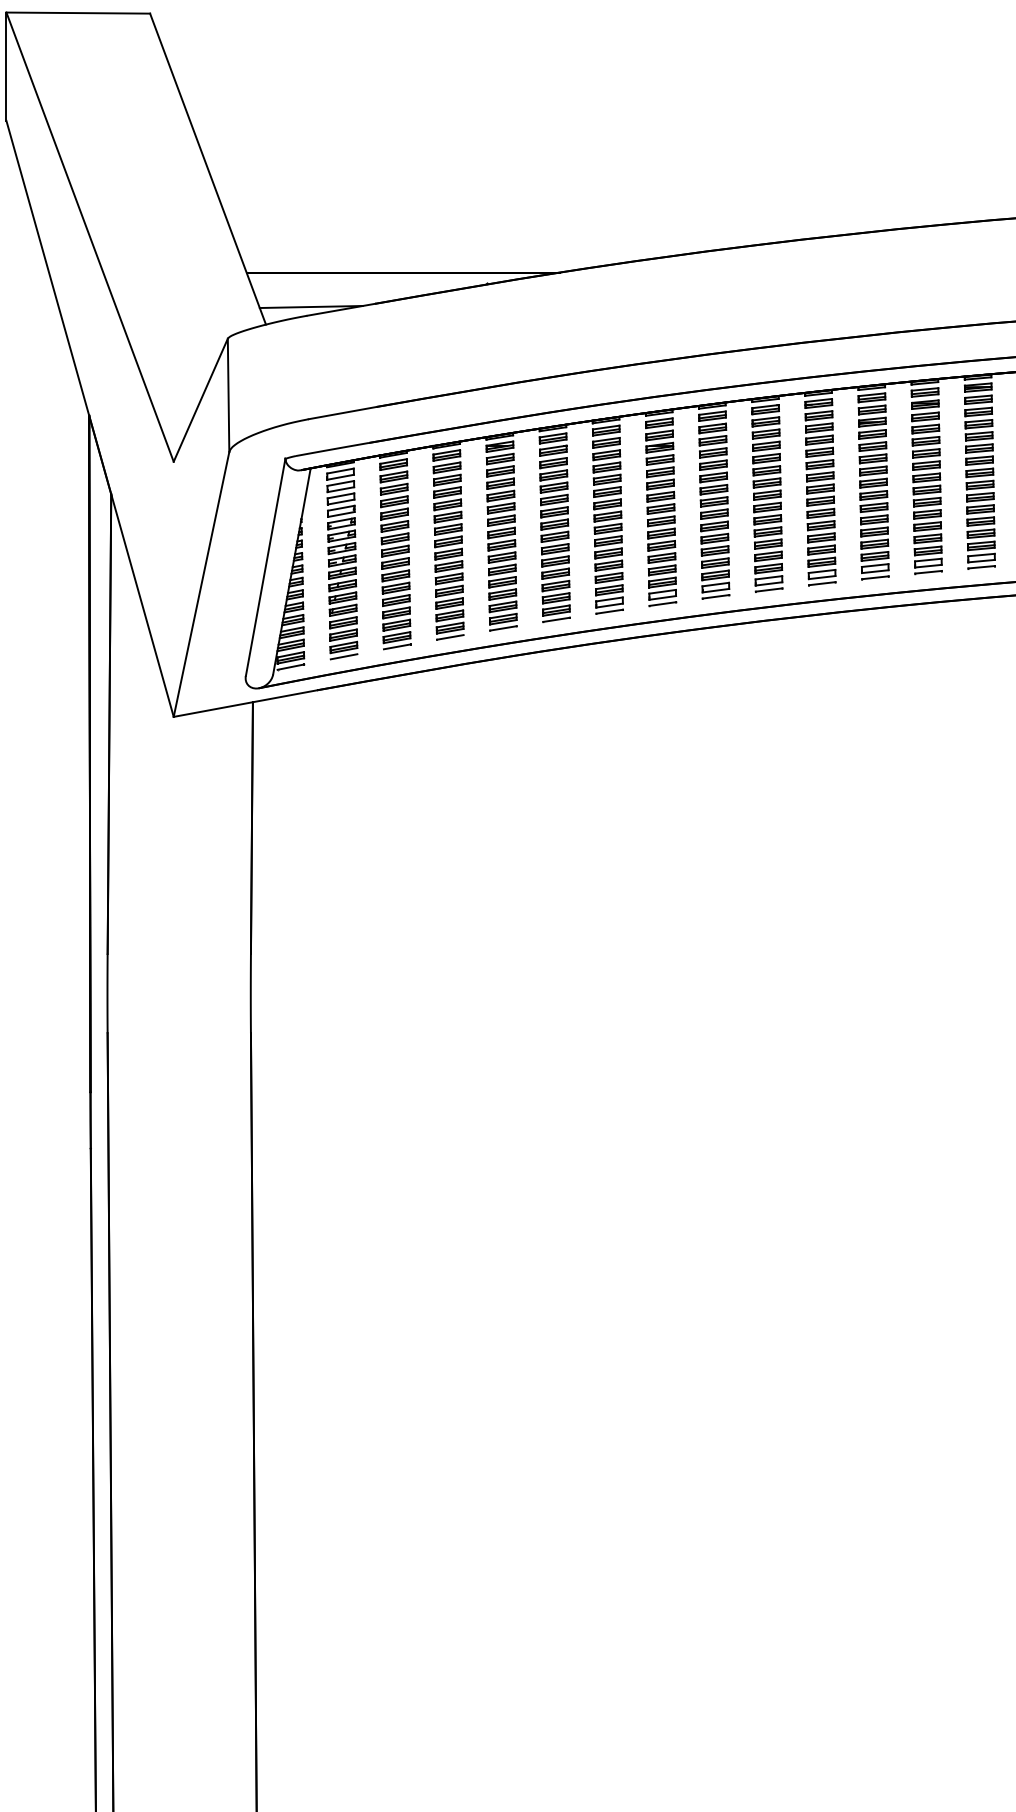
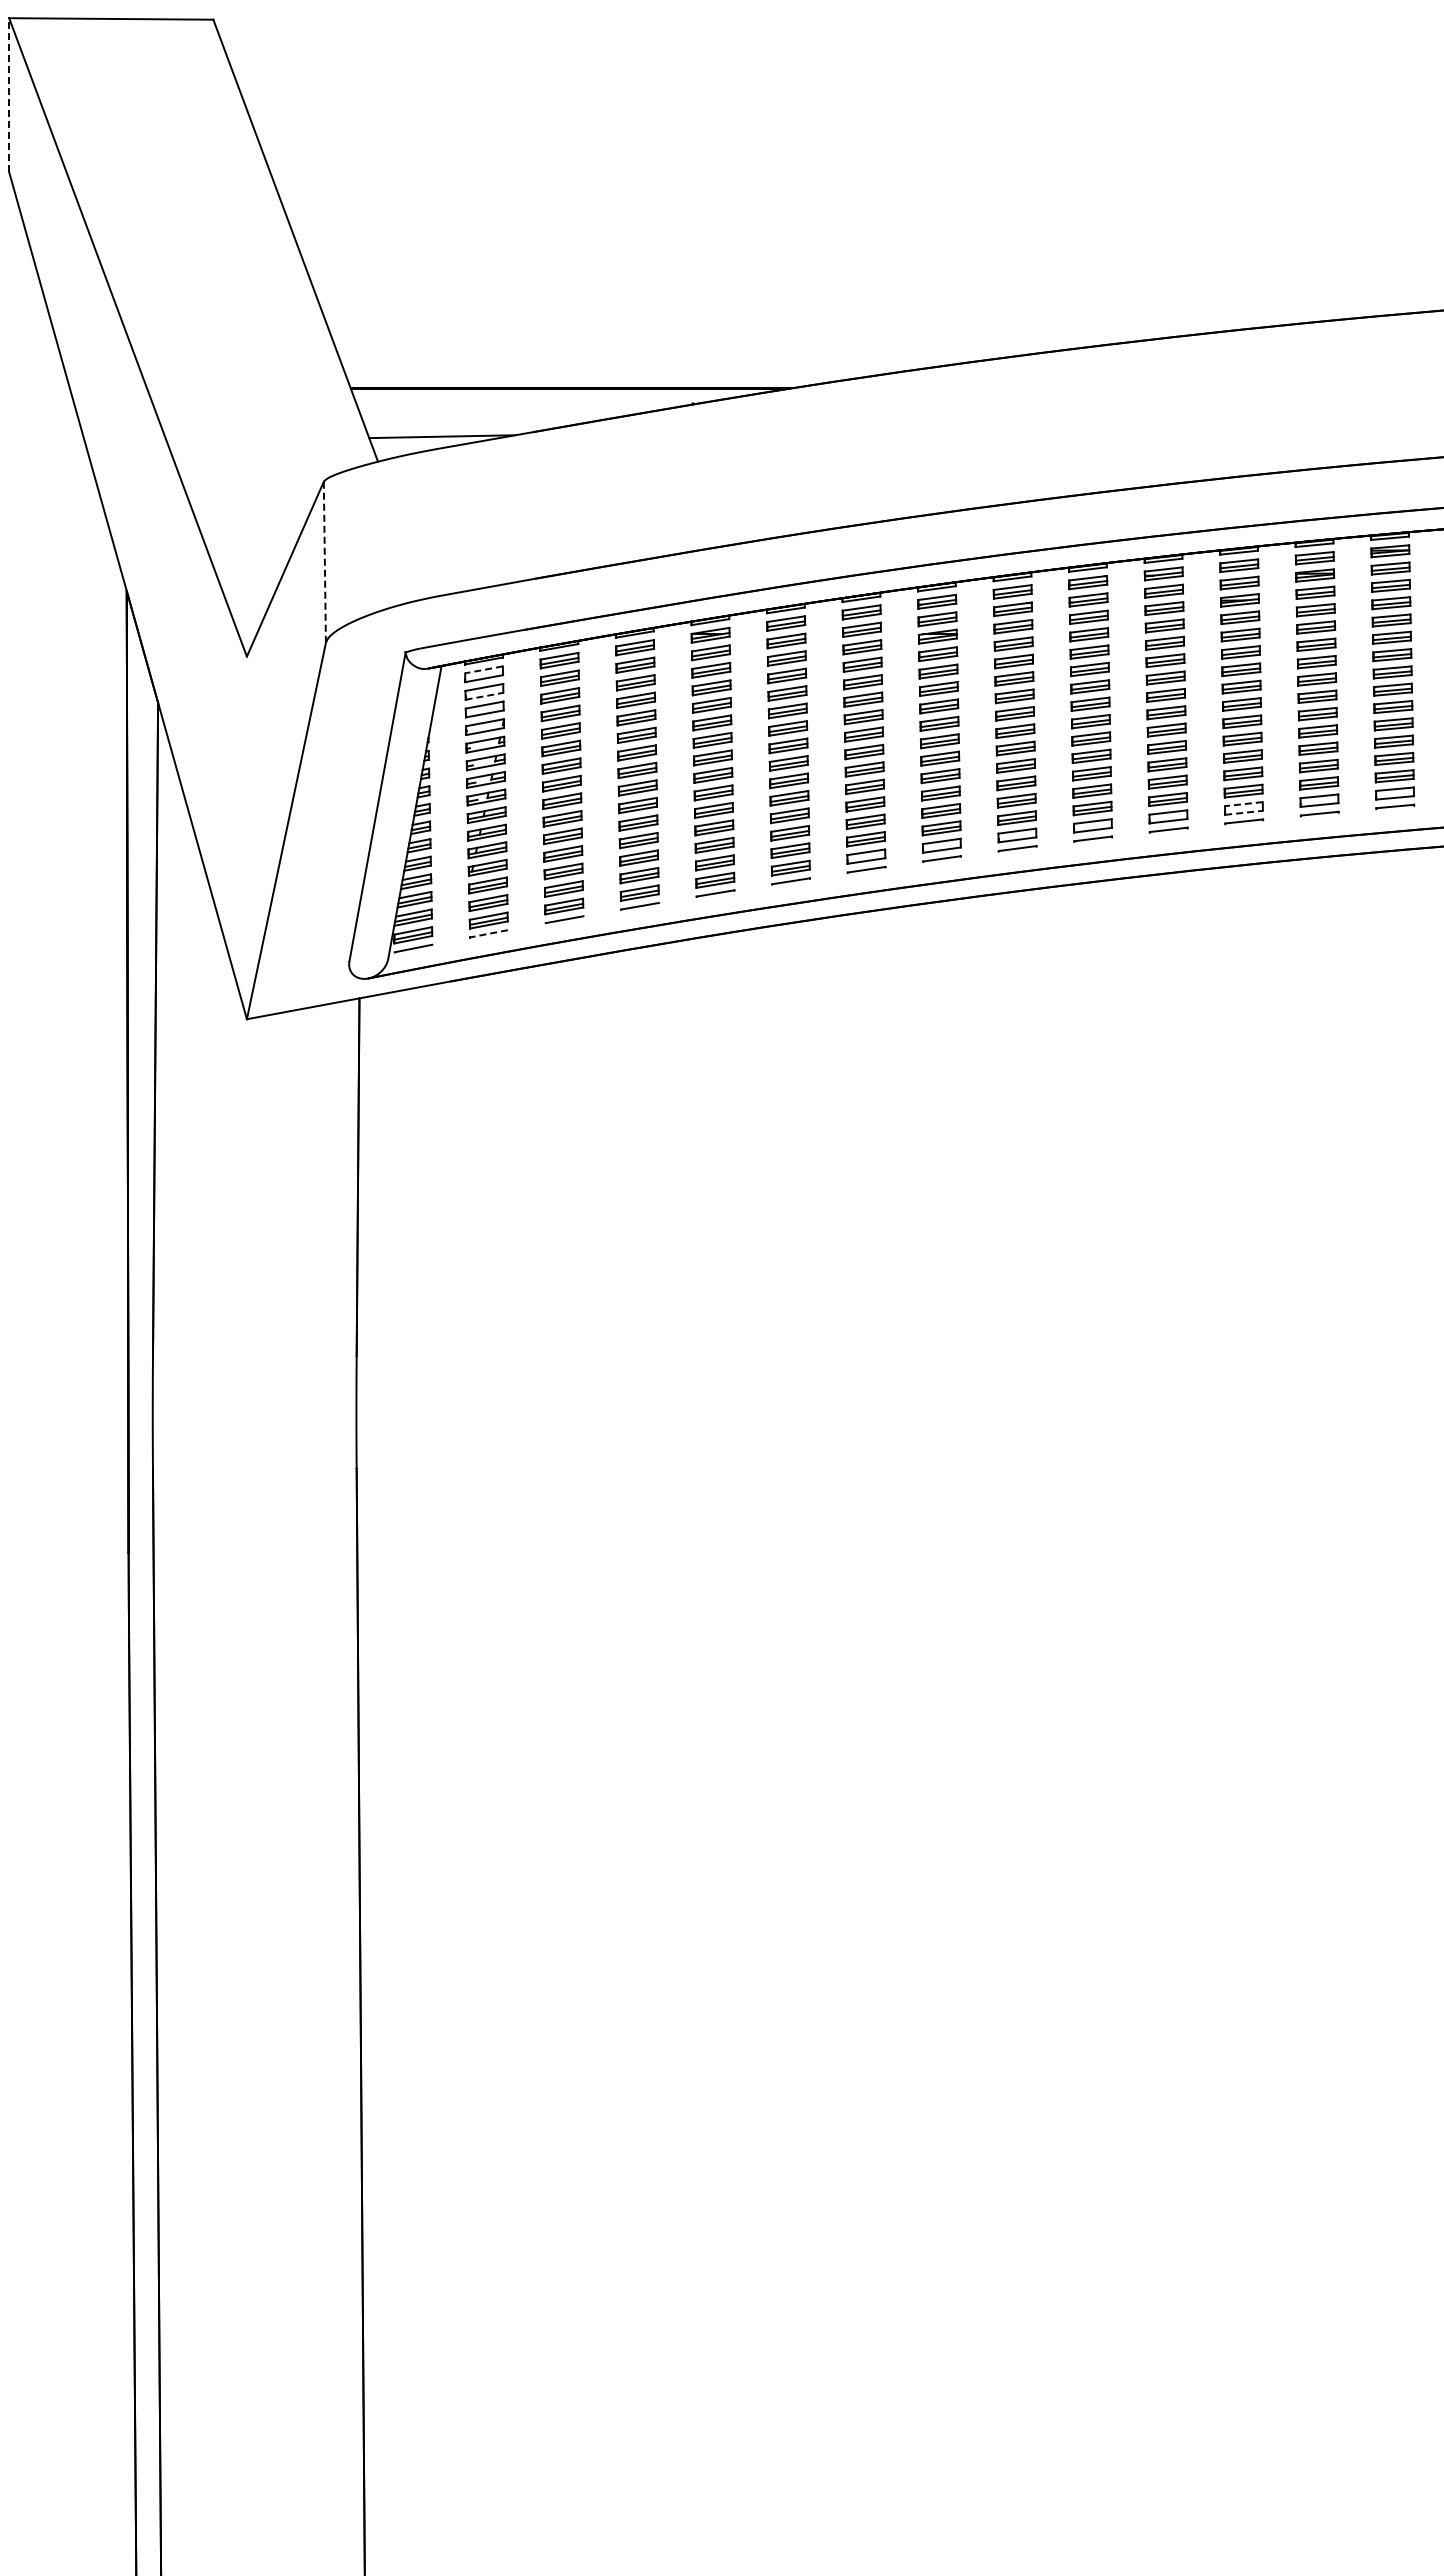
line: (6, 66) -> (9, 94), solid -> dashed
line: (228, 395) -> (324, 562), solid -> dashed
line: (340, 470) -> (483, 669), solid -> dashed
line: (340, 489) -> (484, 696), solid -> dashed
line: (874, 565) -> (1243, 804), solid -> dashed
line: (875, 571) -> (1244, 812), solid -> dashed
line: (343, 656) -> (488, 933), solid -> dashed

